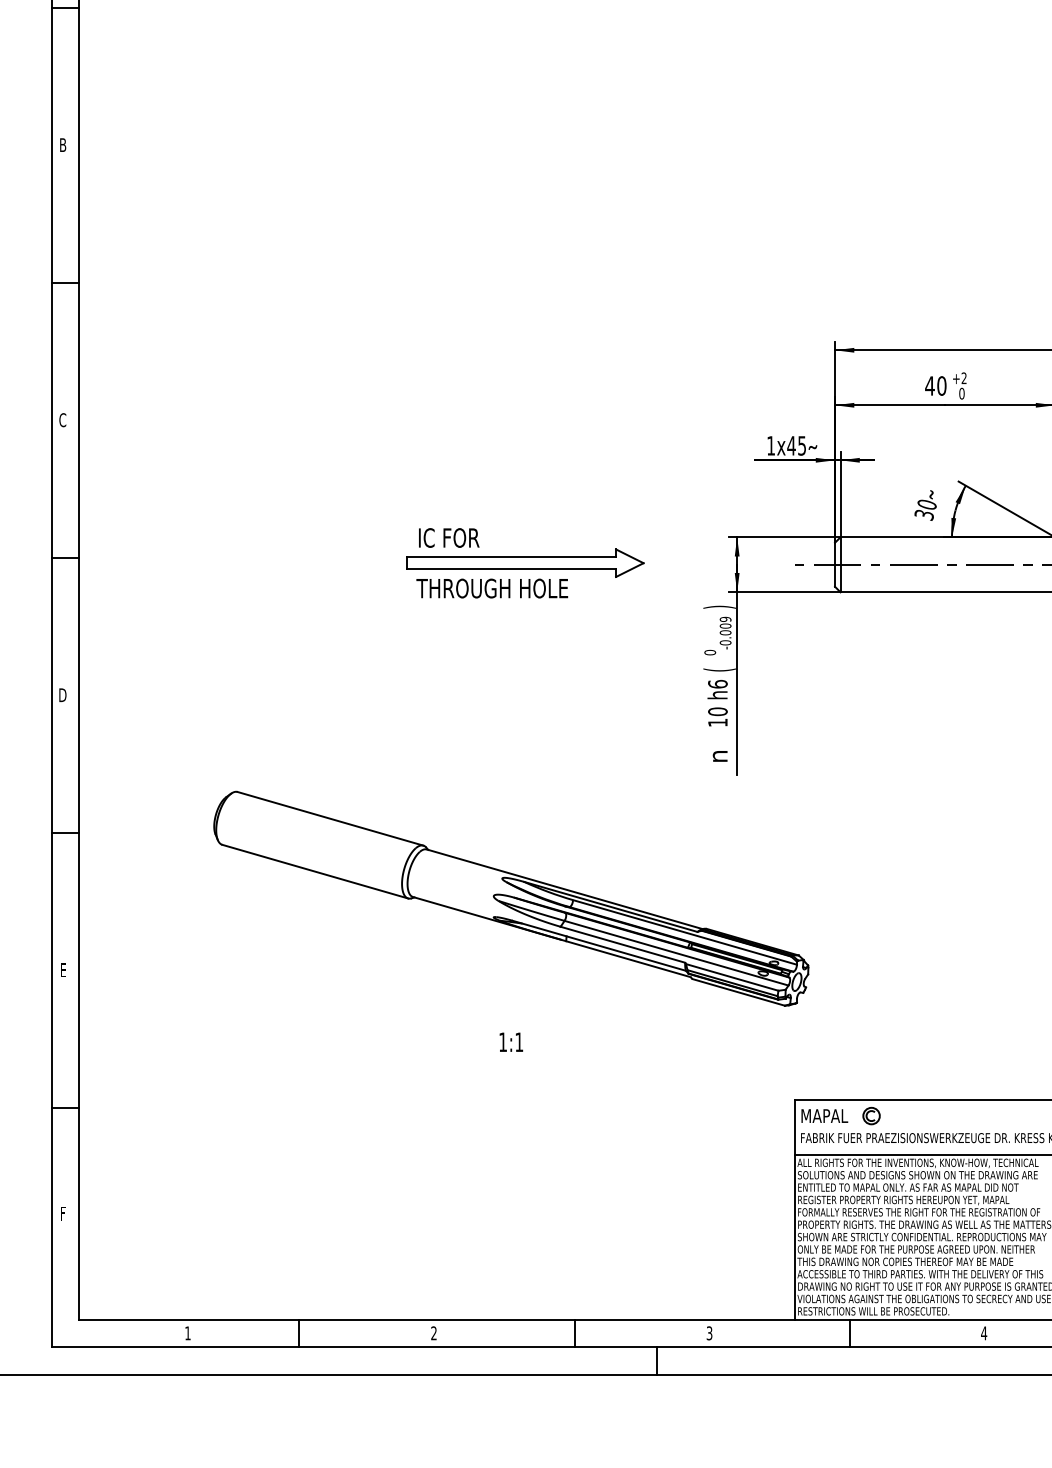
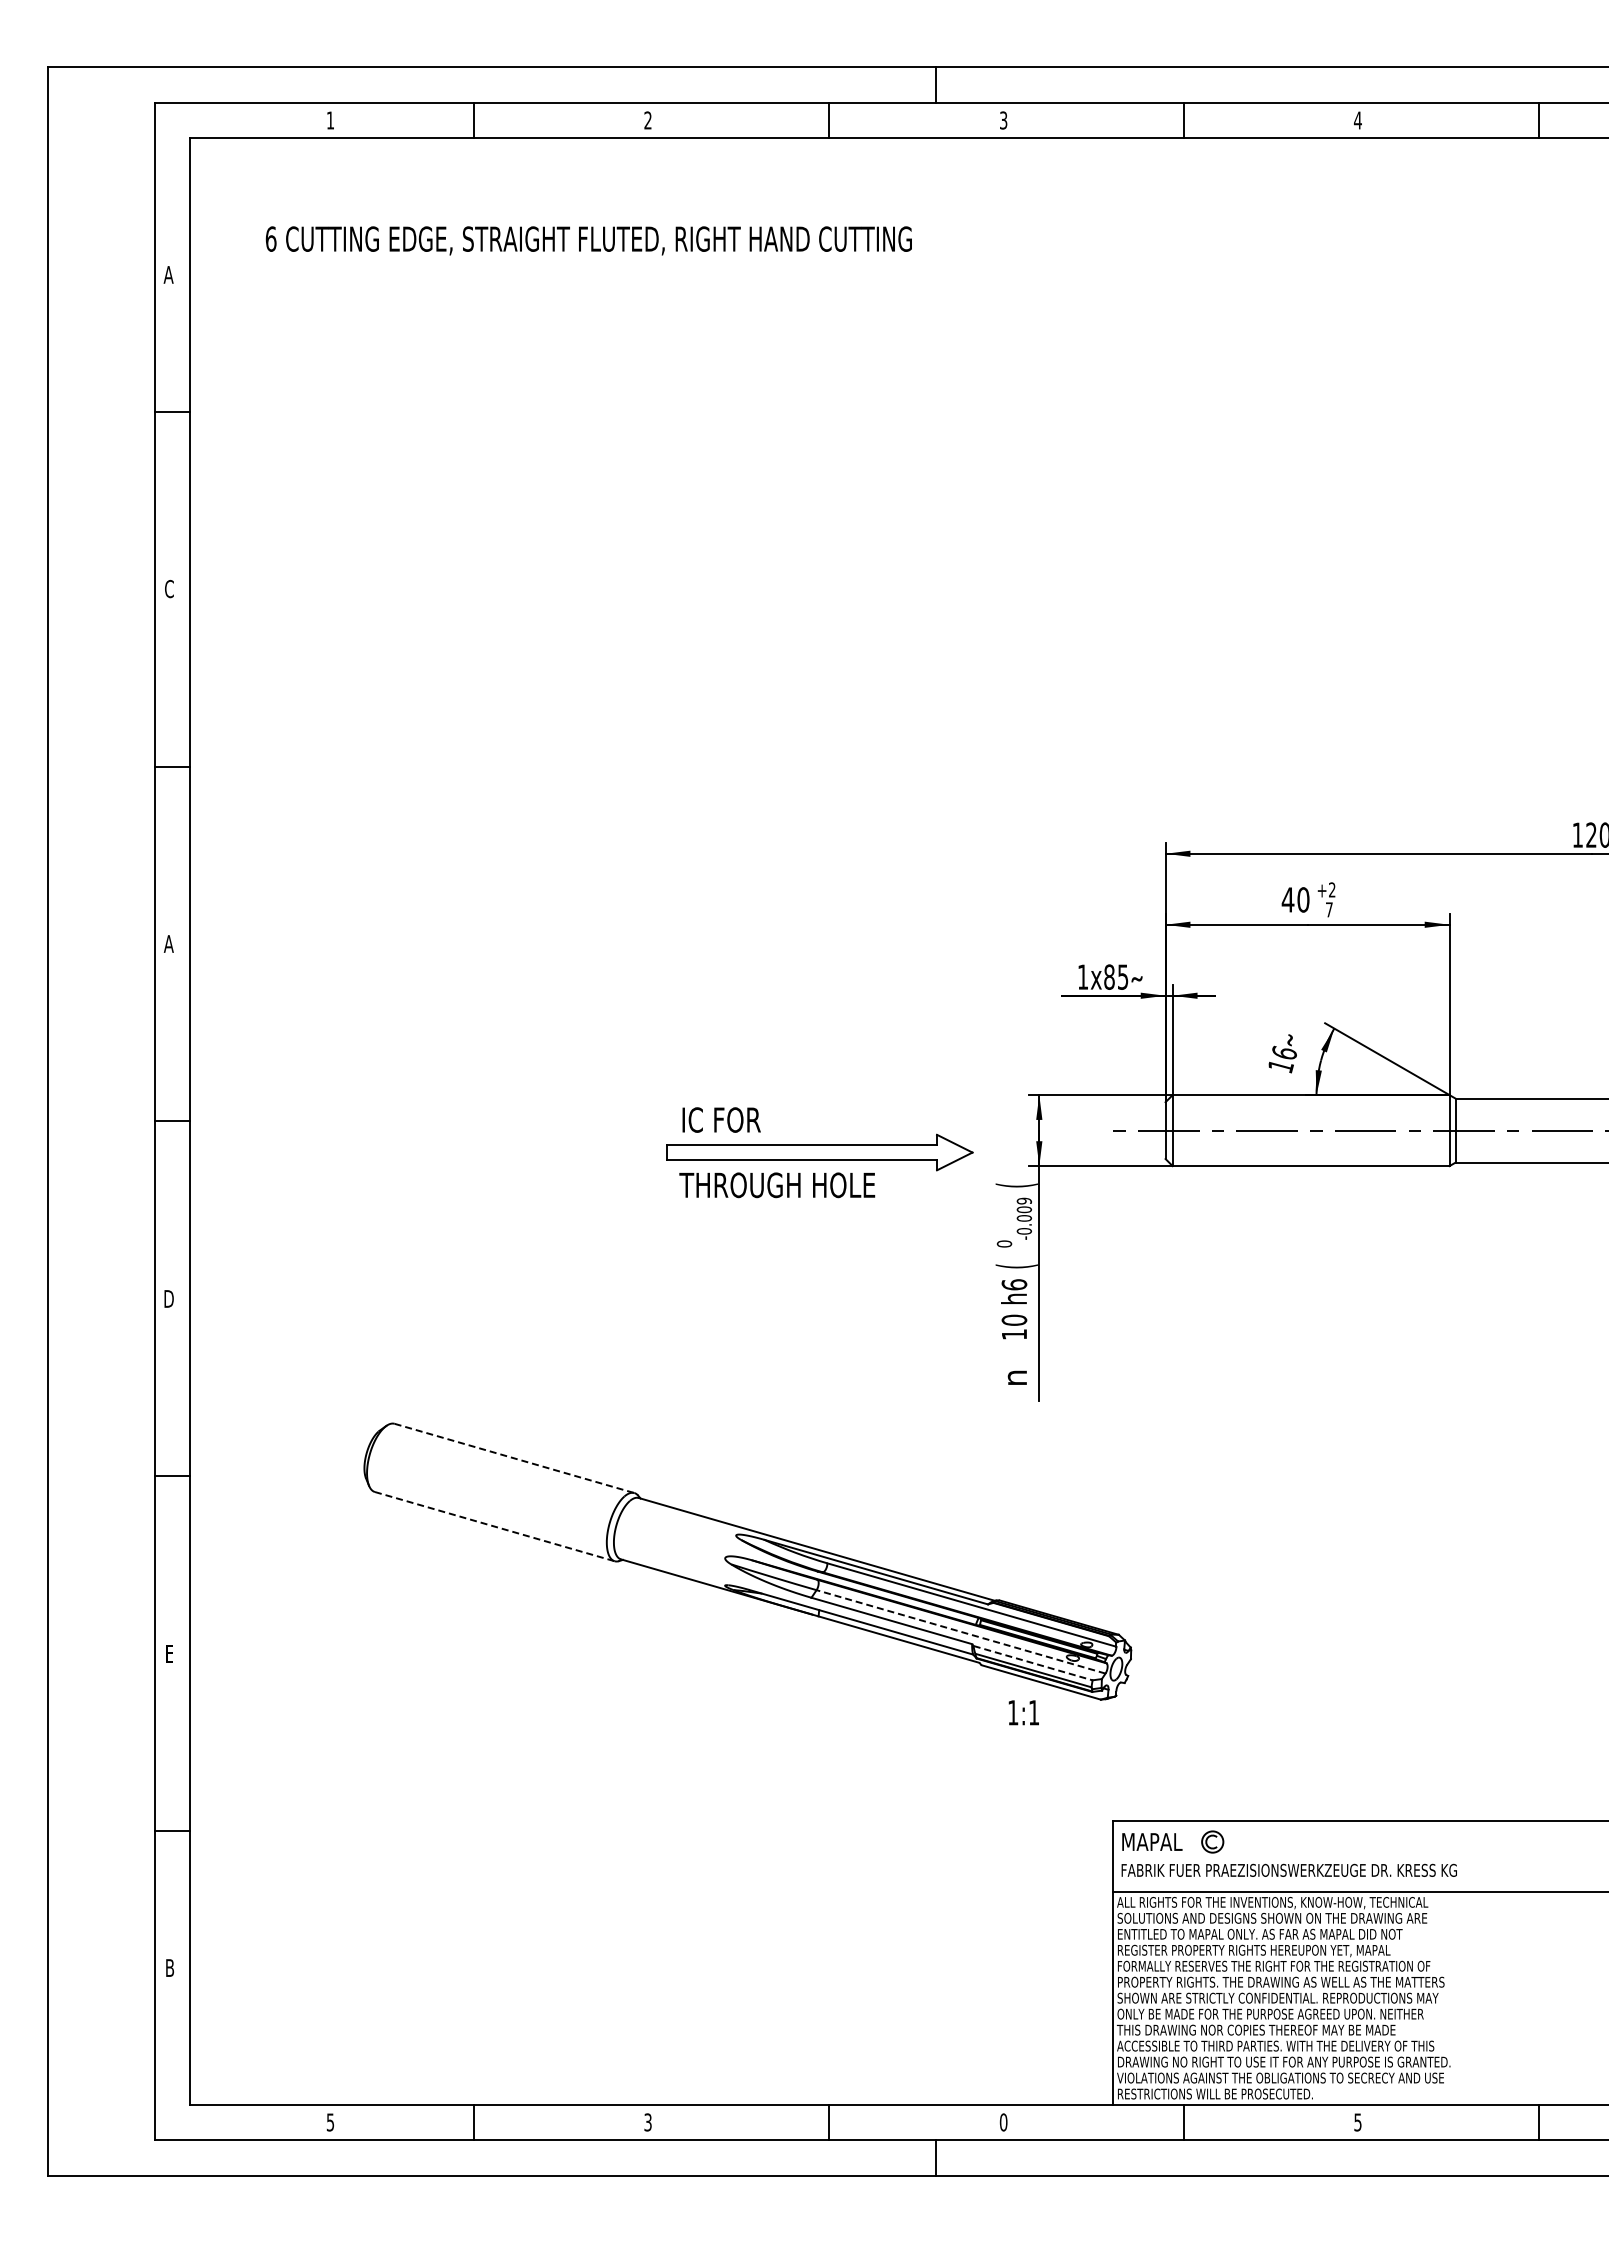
text: (63, 144) -> (169, 588), B -> C
text: (961, 393) -> (1328, 909), 0 -> 7
text: (62, 419) -> (168, 943), C -> A
text: (791, 445) -> (1109, 976), 1x45 -> 1x85
text: (925, 509) -> (1282, 1059), 30 -> 16
part: (525, 563) -> (819, 1152), moved
text: (719, 607) -> (1016, 1185), ) -> (
line: (330, 818) -> (514, 1458), solid -> dashed
line: (315, 871) -> (494, 1526), solid -> dashed
line: (676, 952) -> (960, 1631), solid -> dashed
line: (732, 977) -> (1033, 1663), solid -> dashed
text: (511, 1042) -> (1023, 1712), moved
text: (63, 1213) -> (170, 1967), F -> B
text: (187, 1333) -> (330, 2122), 1 -> 5
text: (433, 1333) -> (647, 2122), 2 -> 3
text: (709, 1333) -> (1003, 2122), 3 -> 0
text: (983, 1333) -> (1357, 2122), 4 -> 5

